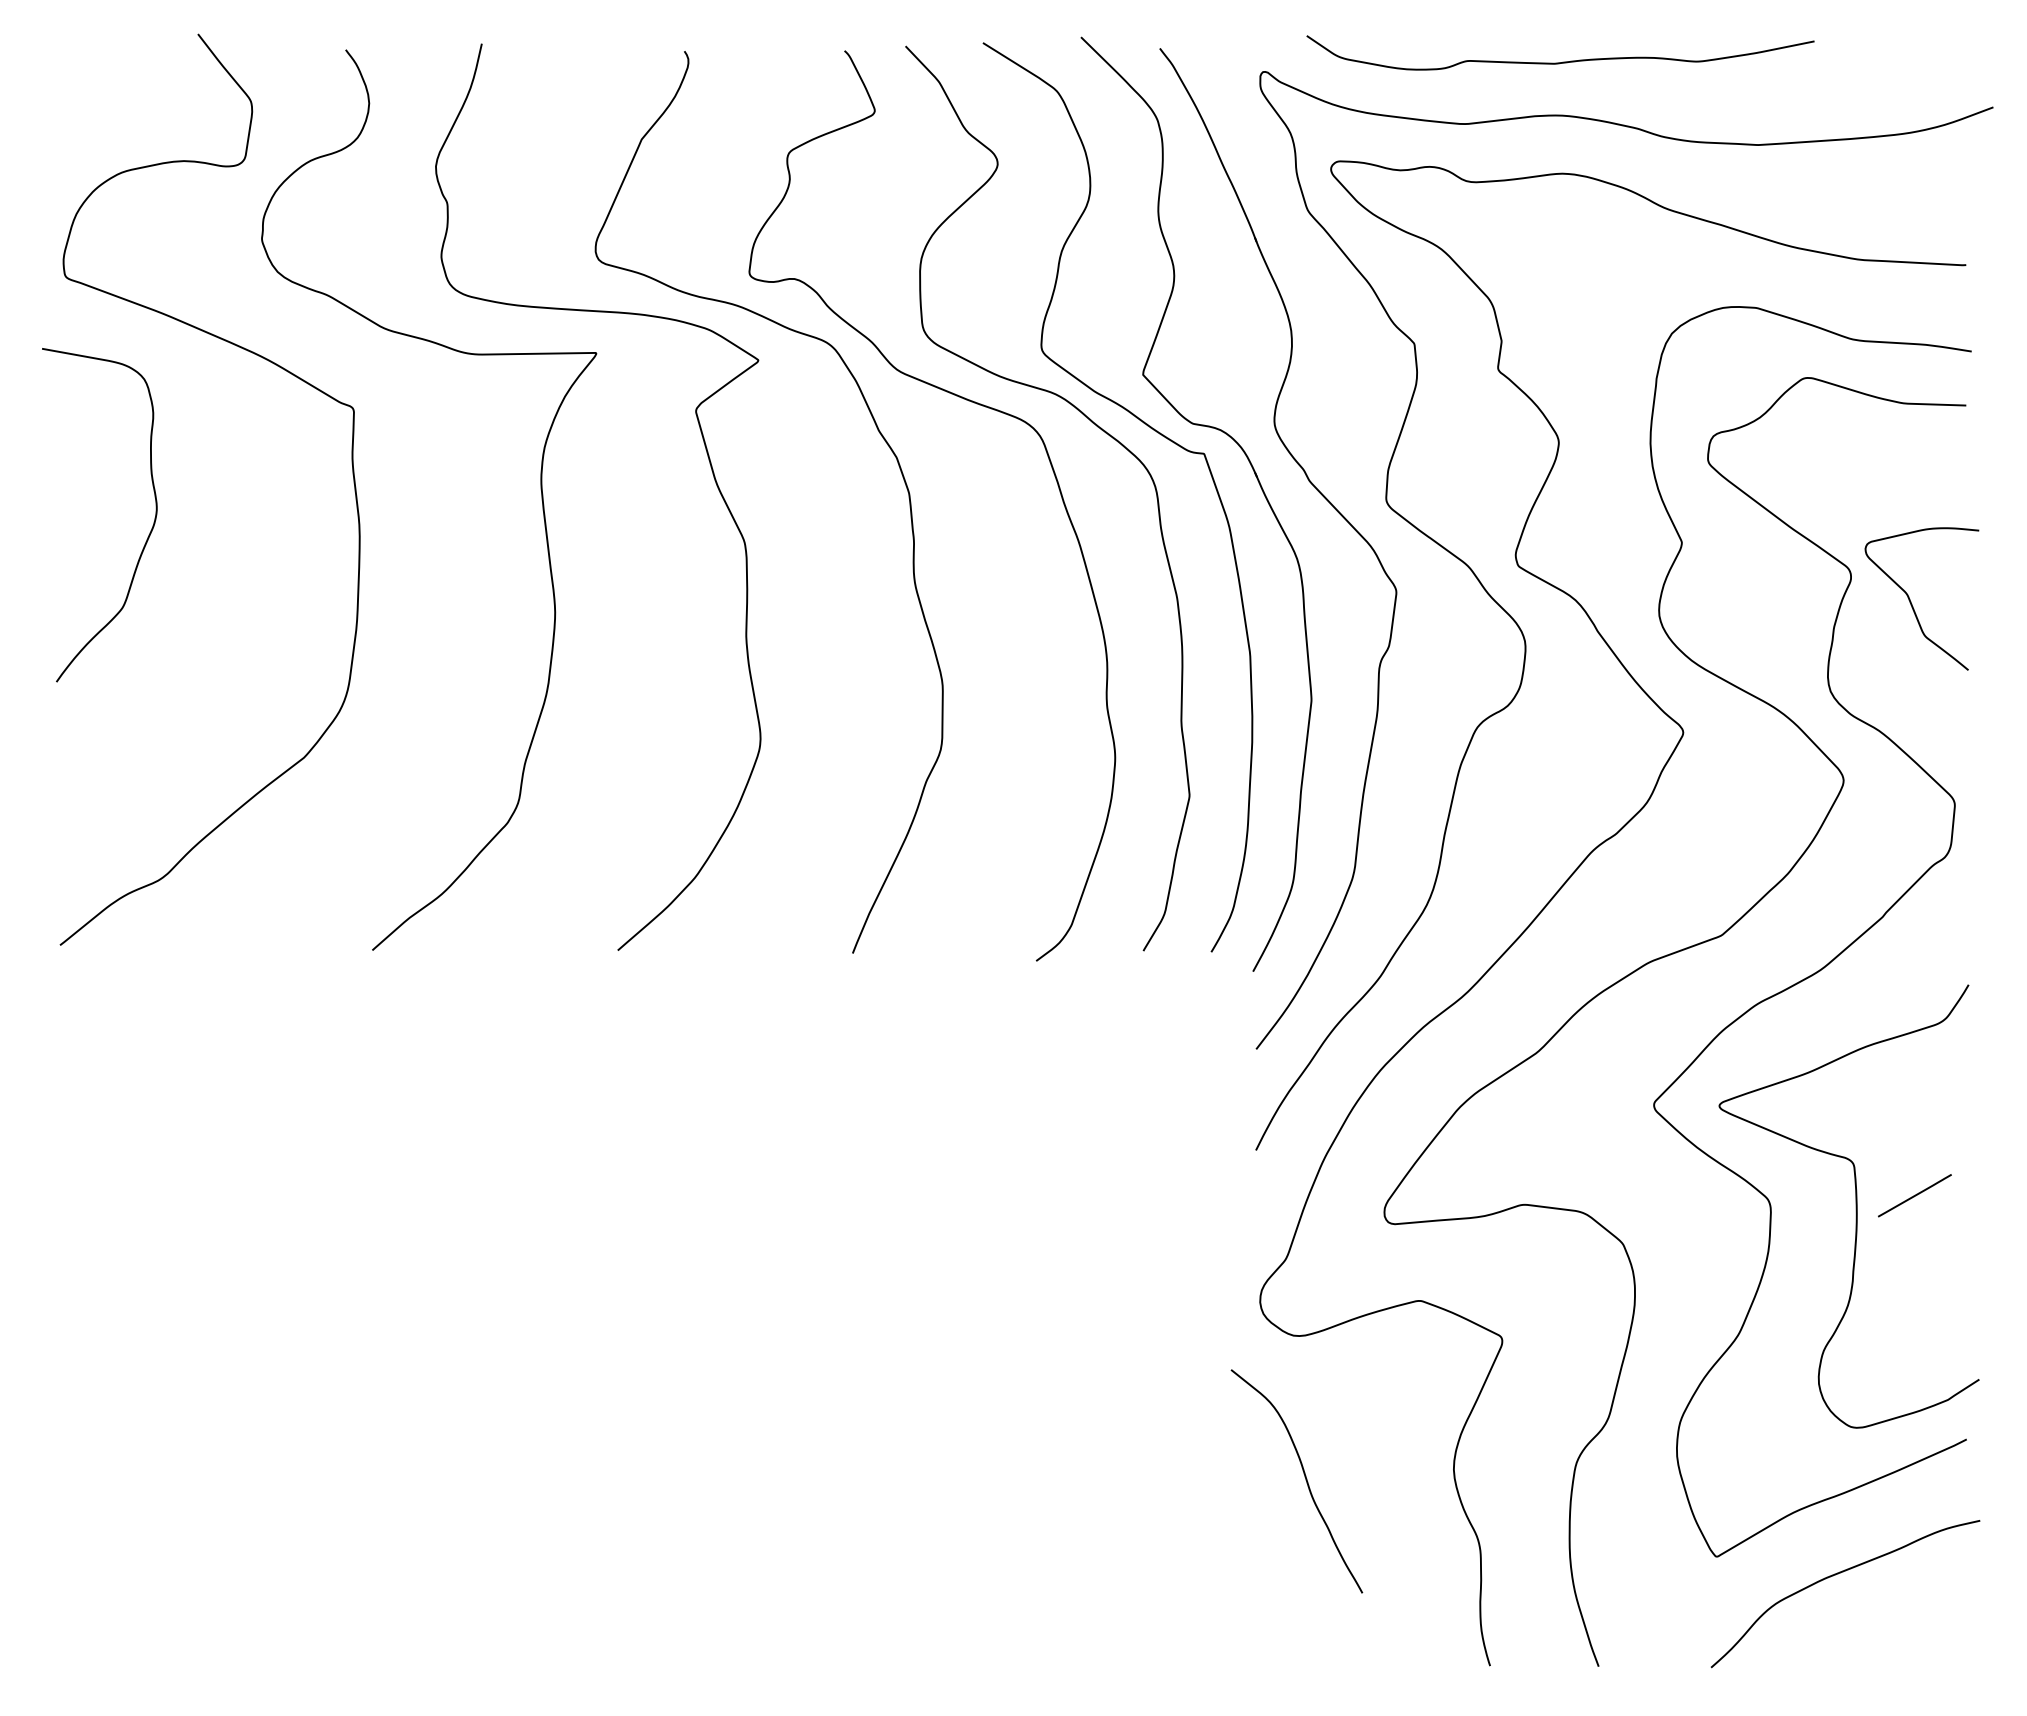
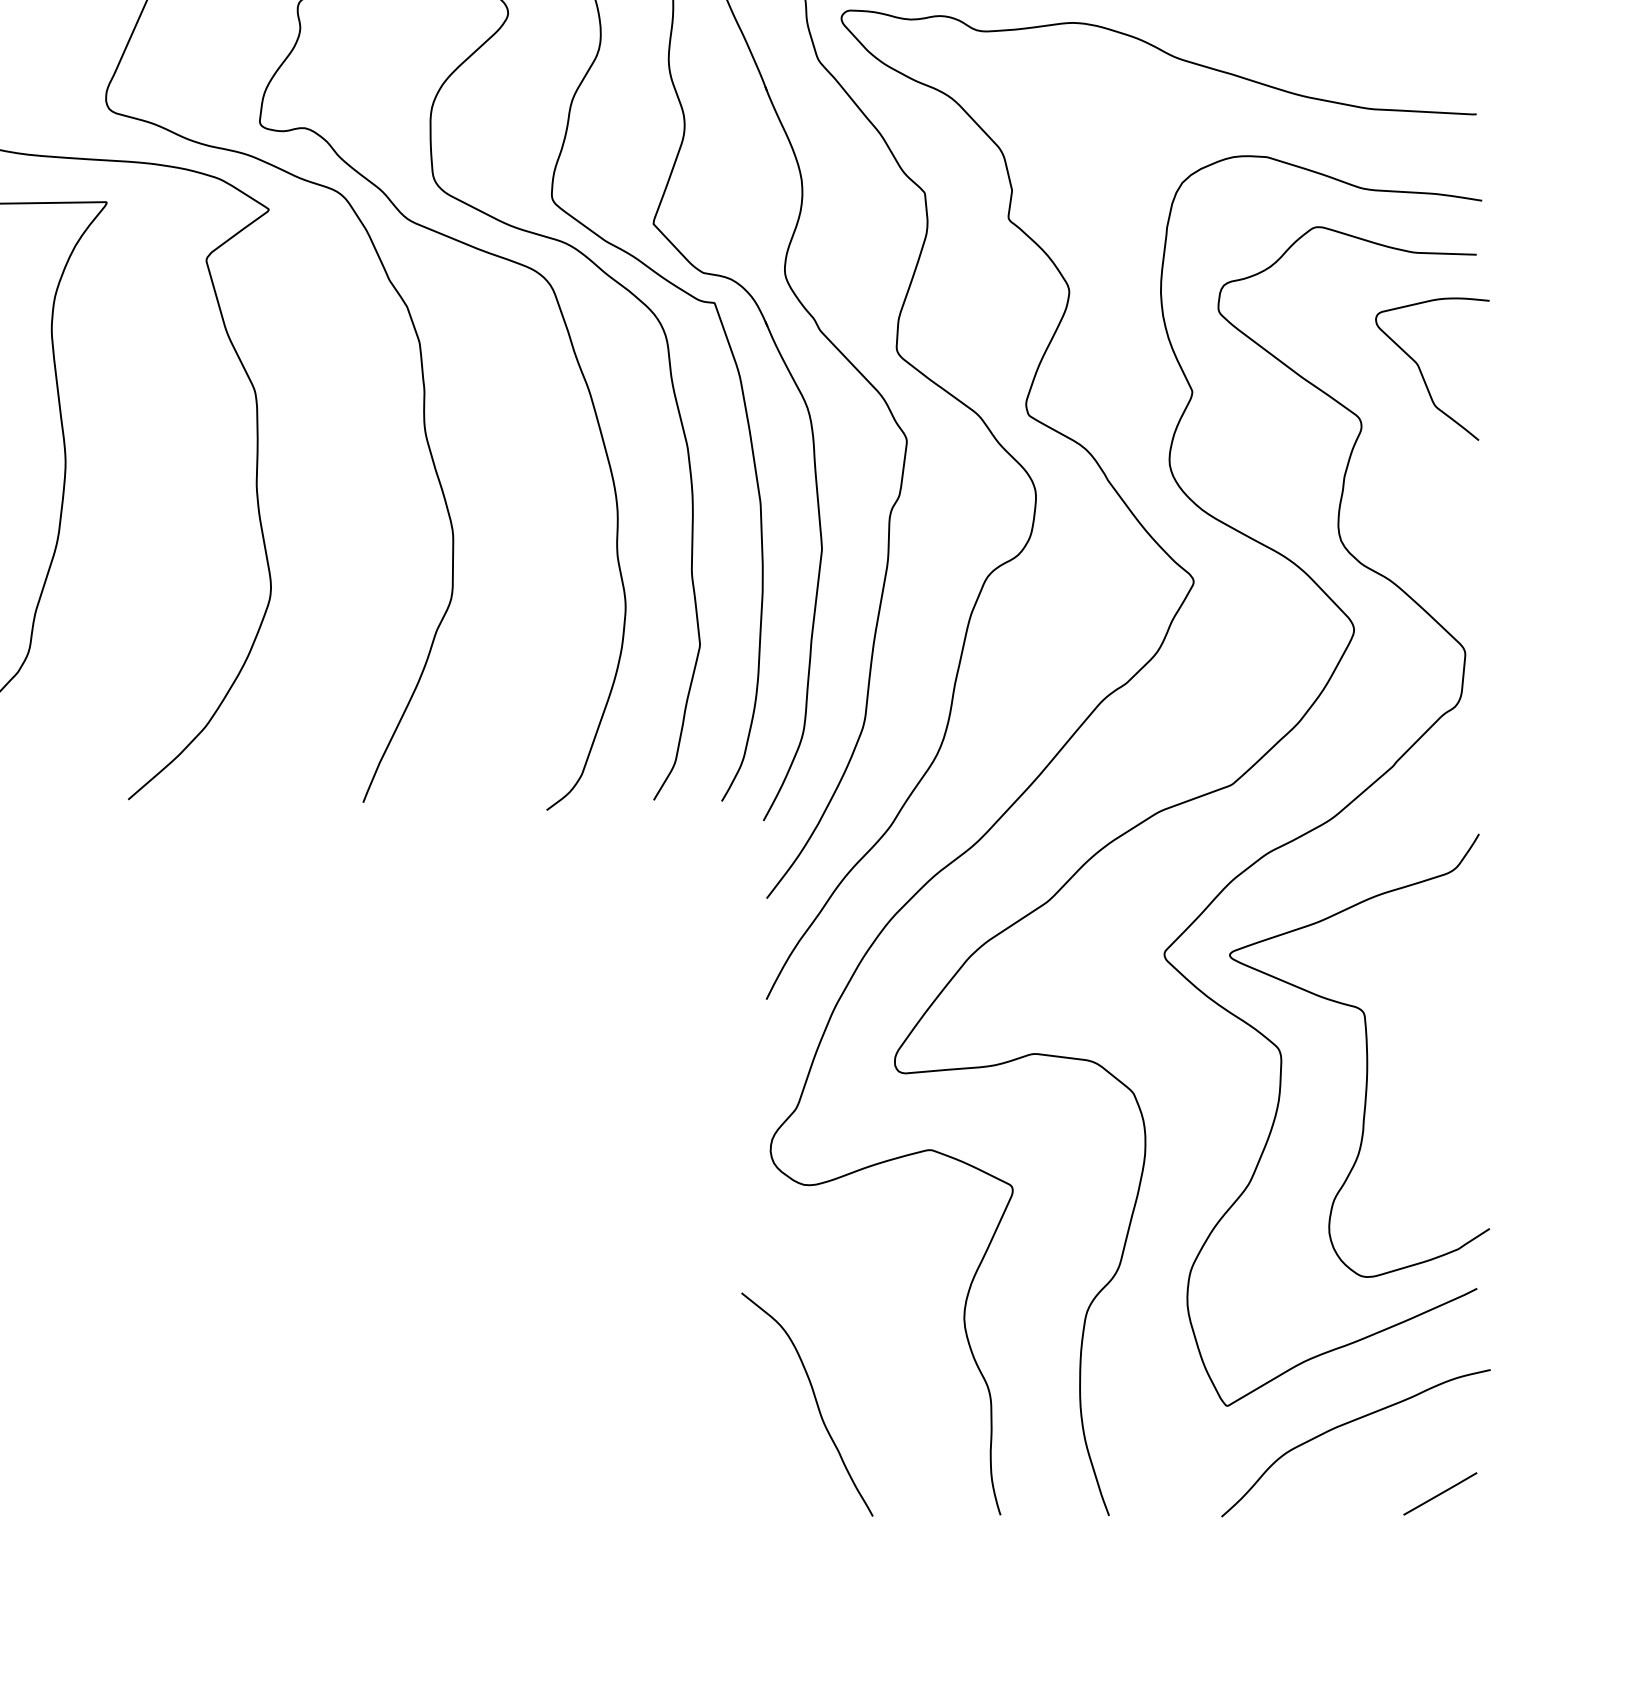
curve: (1911, 601) -> (1421, 371), moved
line: (1914, 1195) -> (1439, 1493), moved
curve: (1304, 1477) -> (814, 1400), moved

